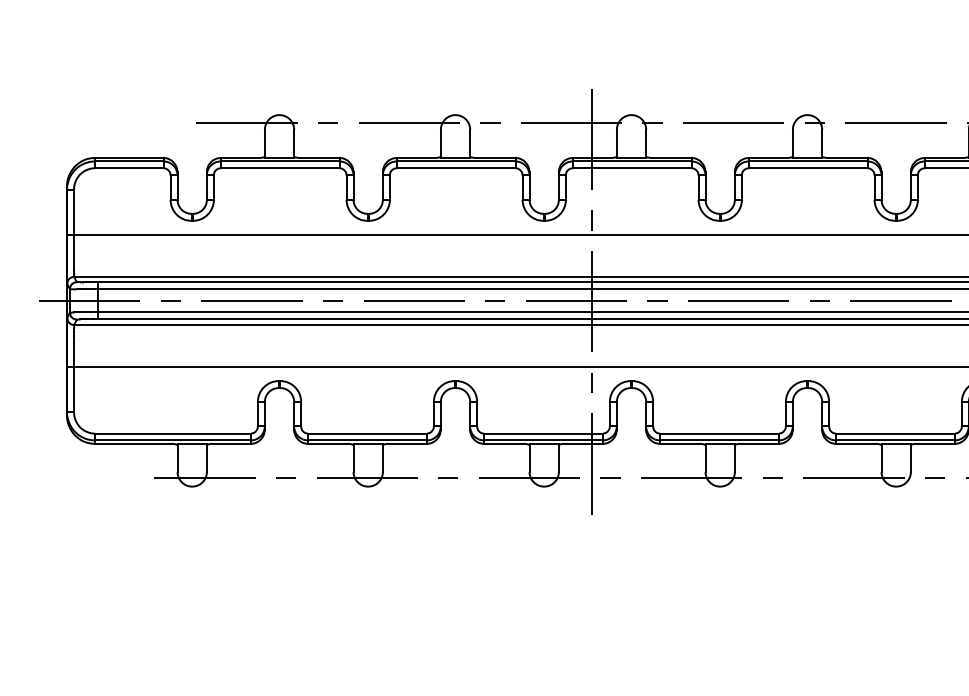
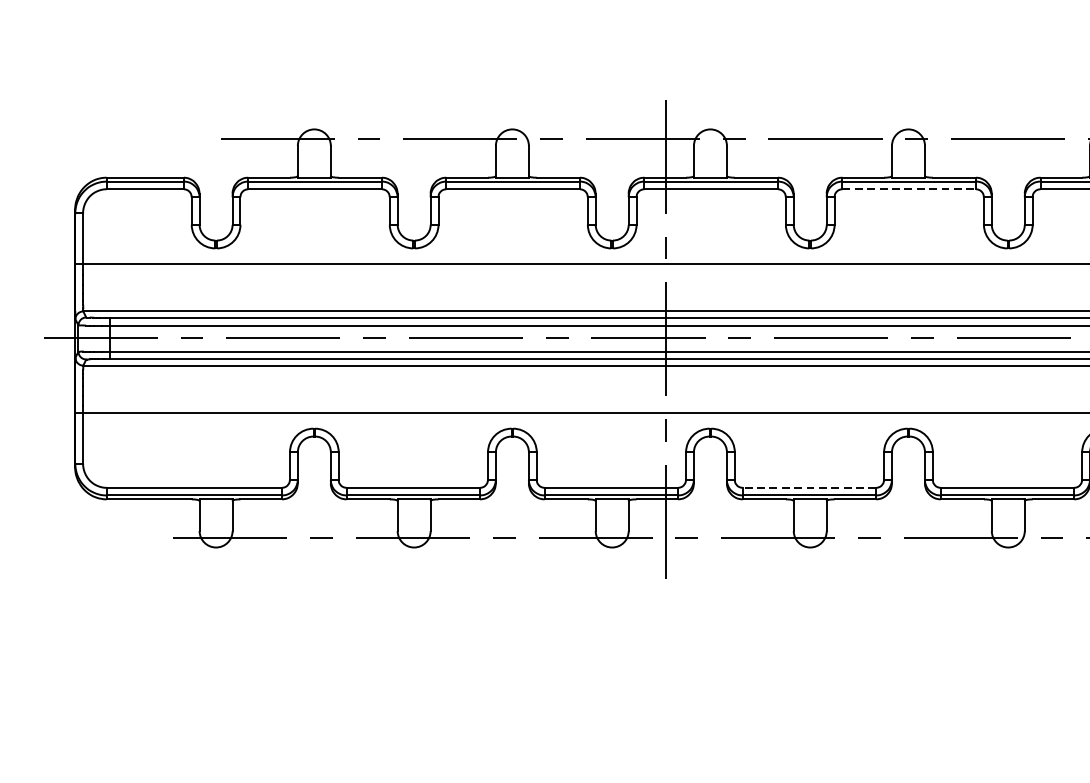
line: (808, 168) -> (909, 189), solid -> dashed
line: (719, 433) -> (809, 487), solid -> dashed

